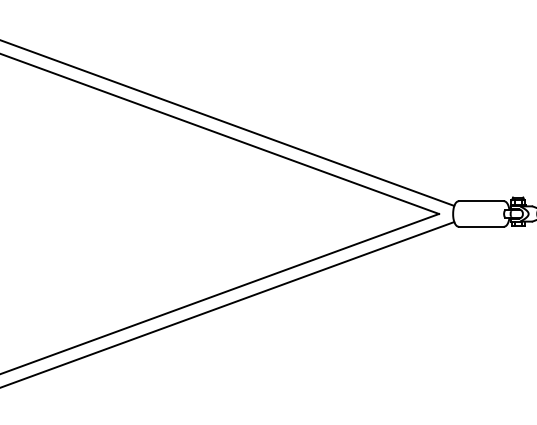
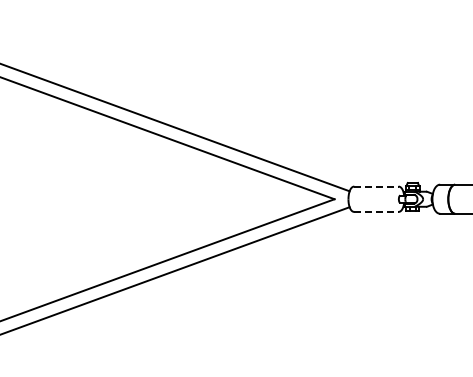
line: (481, 201) -> (376, 186), solid -> dashed
line: (481, 226) -> (376, 211), solid -> dashed

